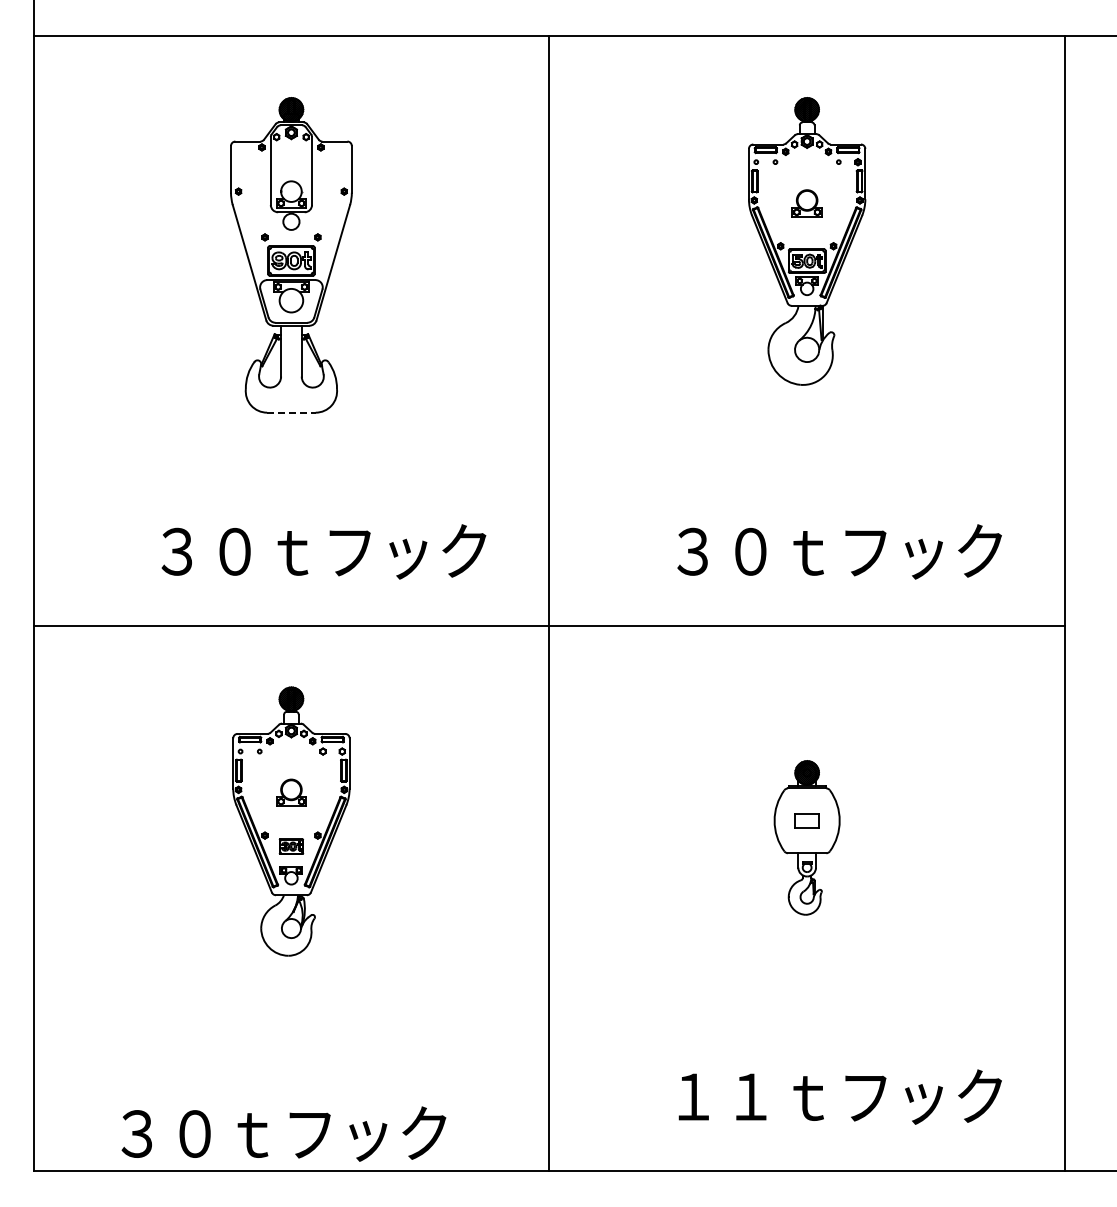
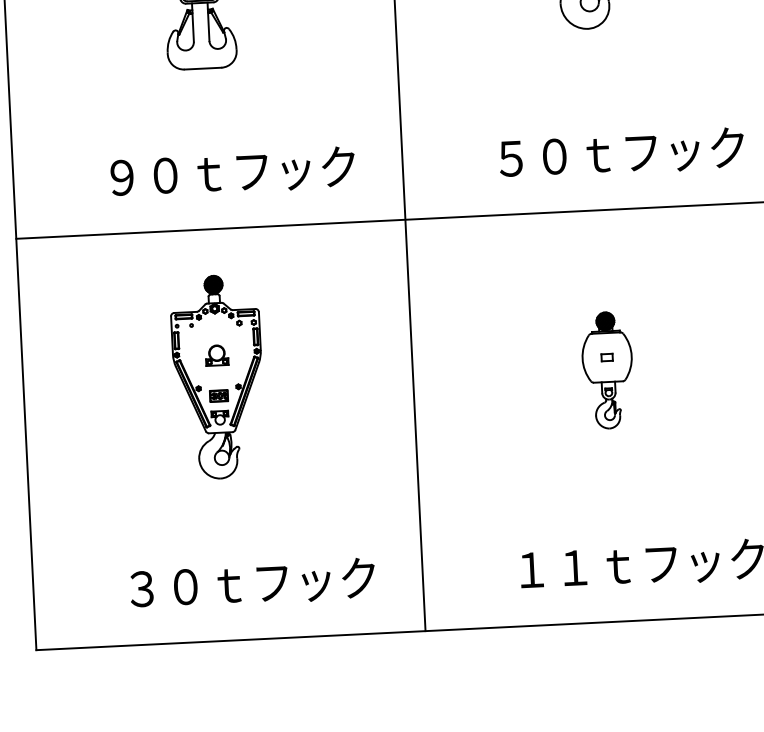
line: (291, 412) -> (203, 68), dashed -> solid
text: (176, 551) -> (121, 177), ３０ｔフック -> ９０ｔフック
text: (692, 551) -> (510, 158), ３０ｔフック -> ５０ｔフック
part: (807, 820) -> (607, 357), size x0.62
text: (283, 1133) -> (252, 583), moved

